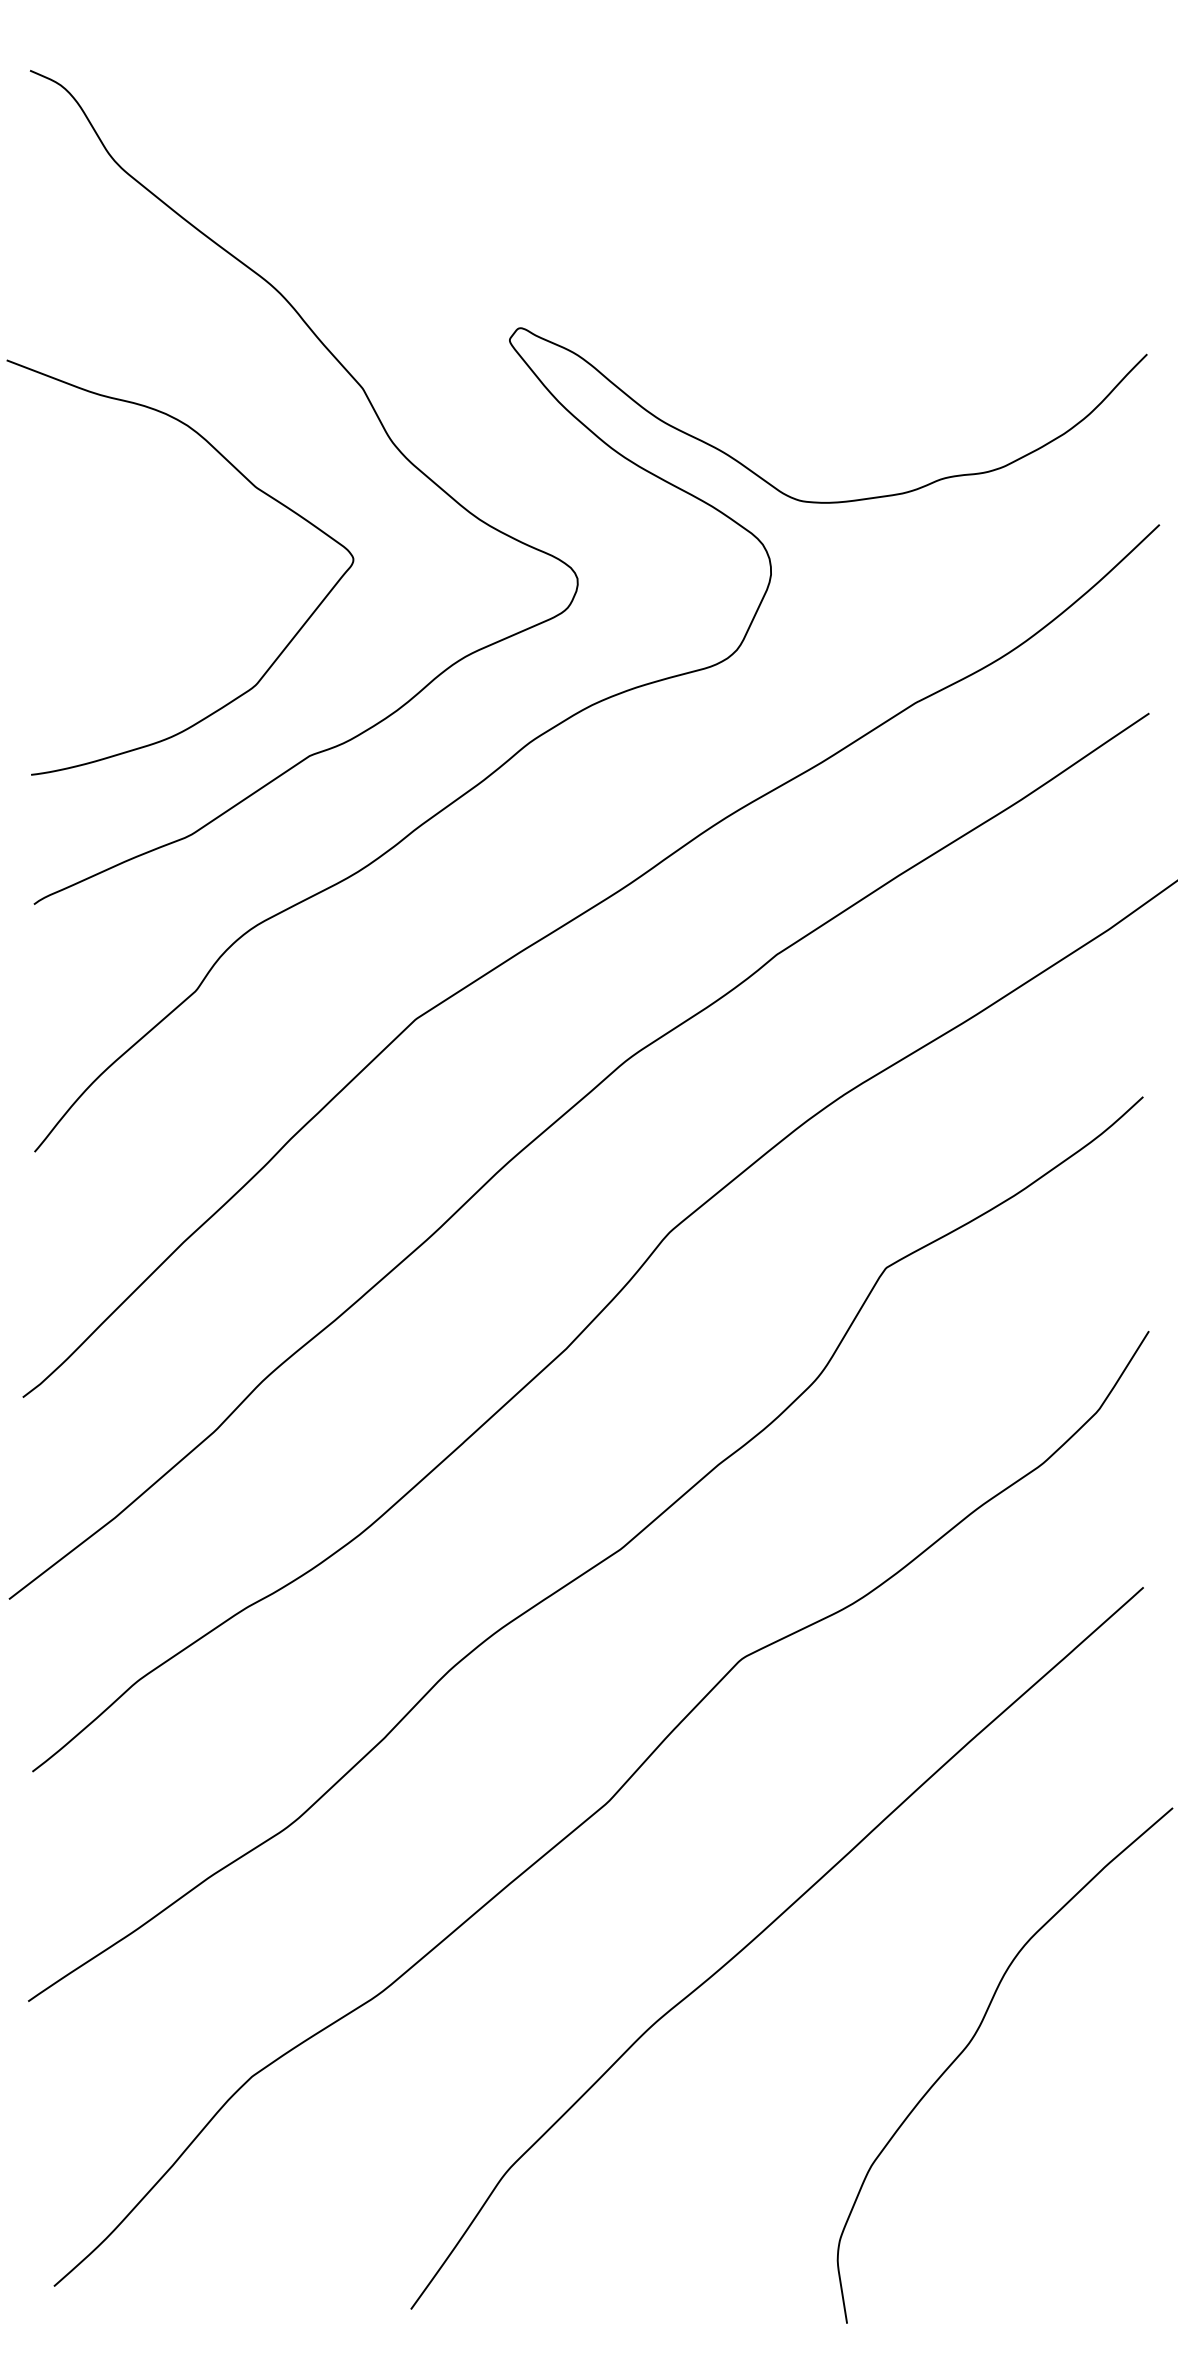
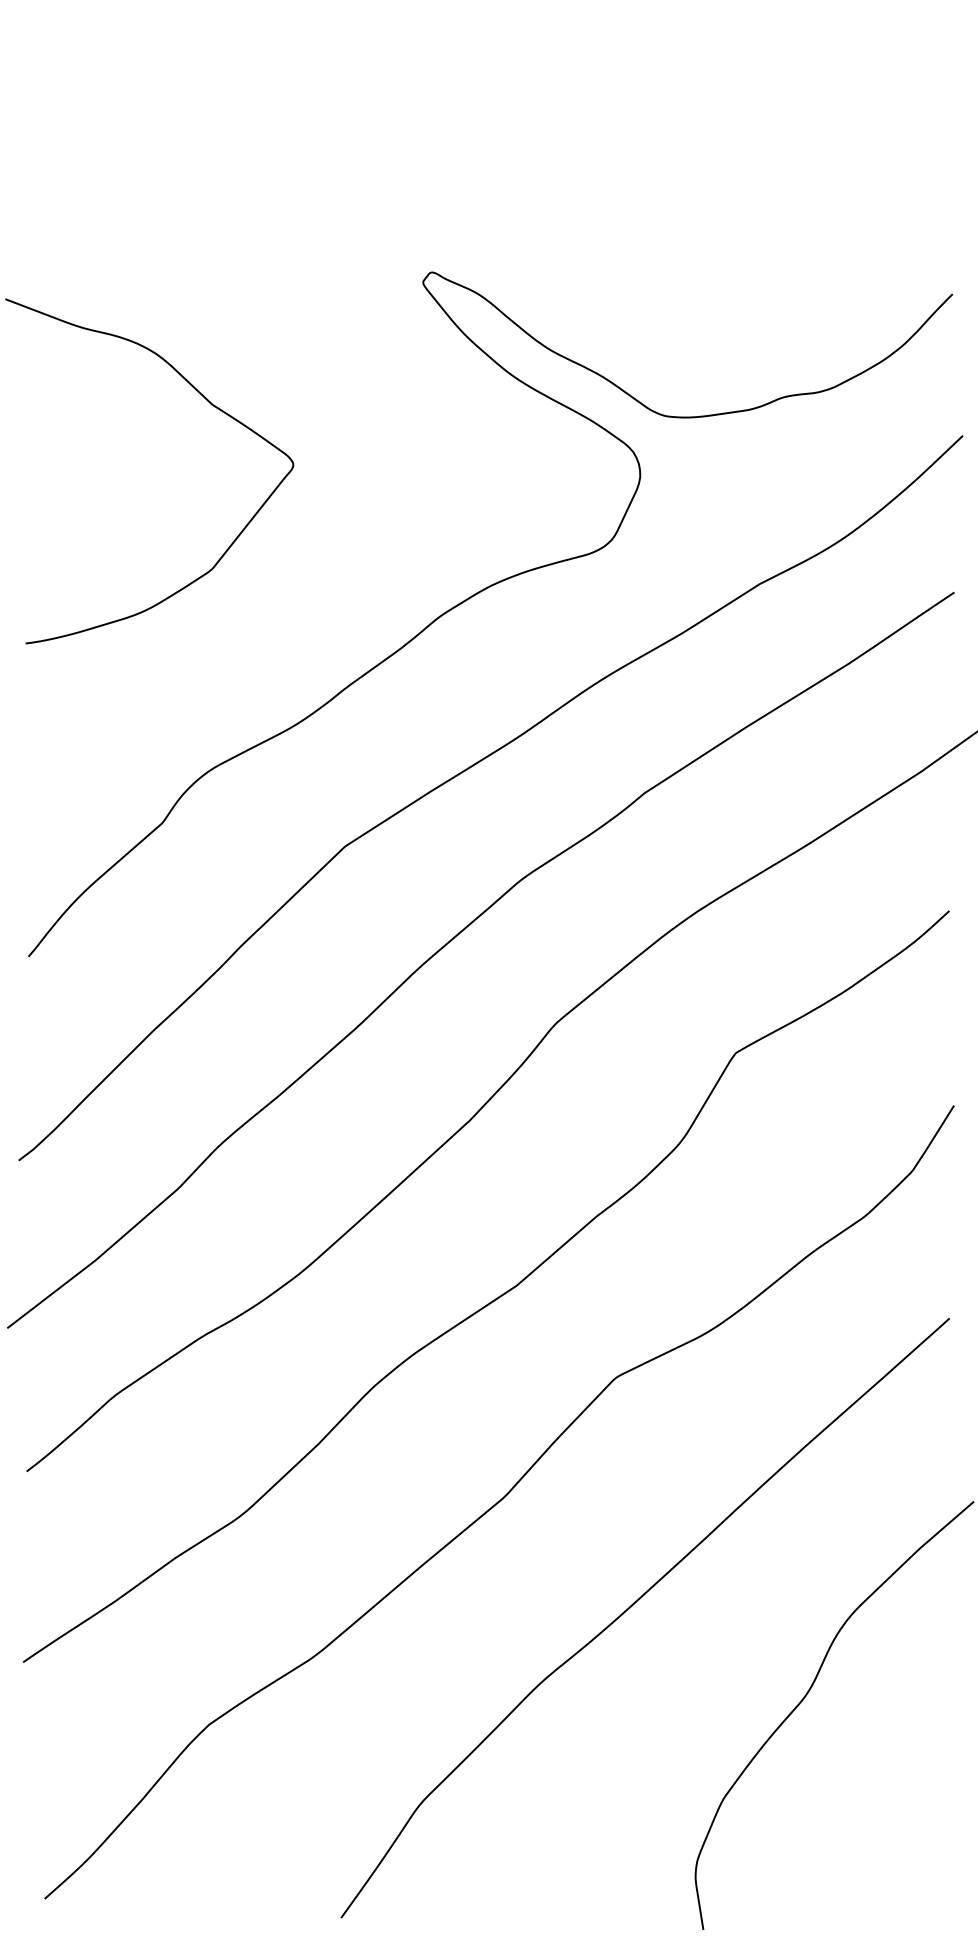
curve: (388, 438) -> (322, 364), removed

